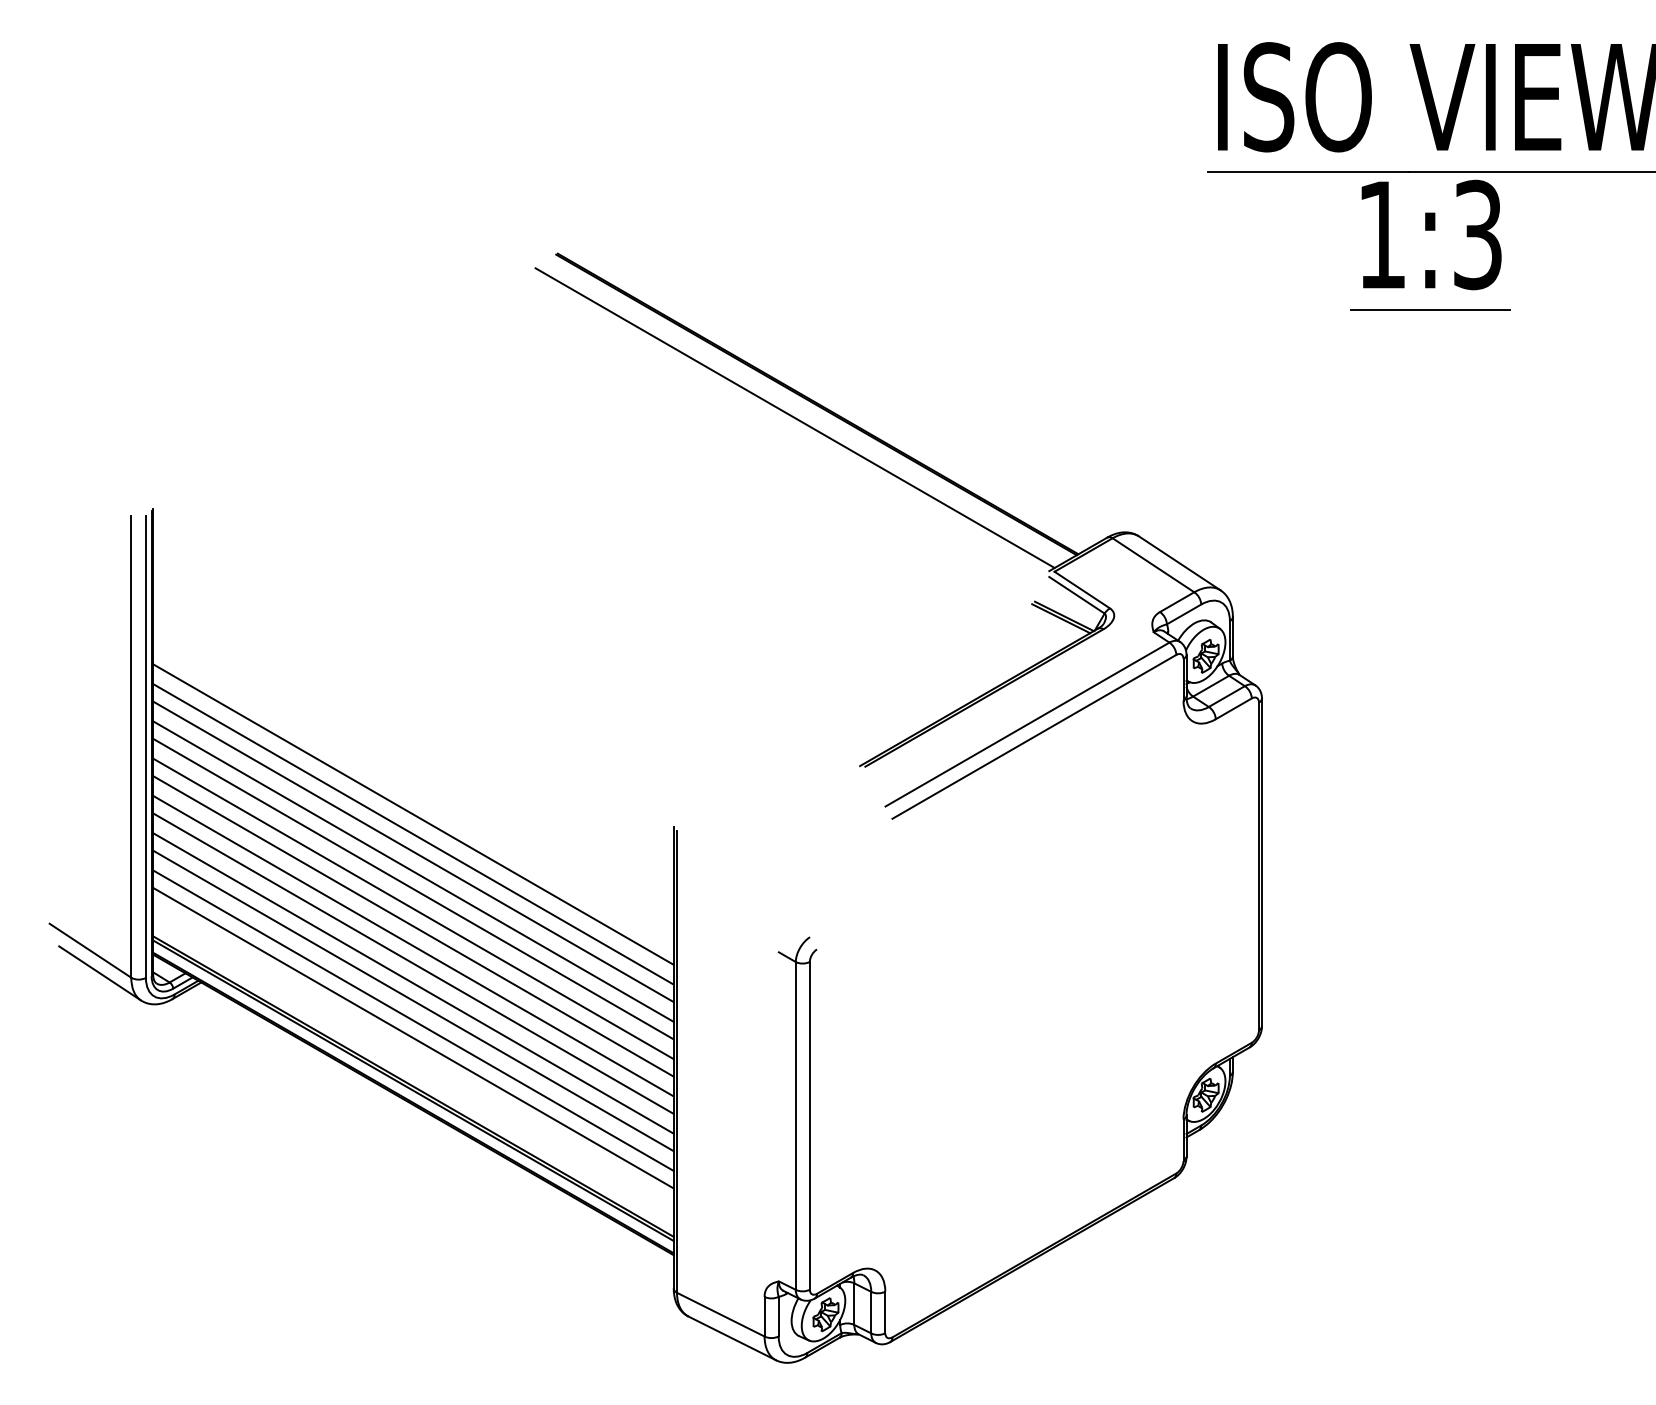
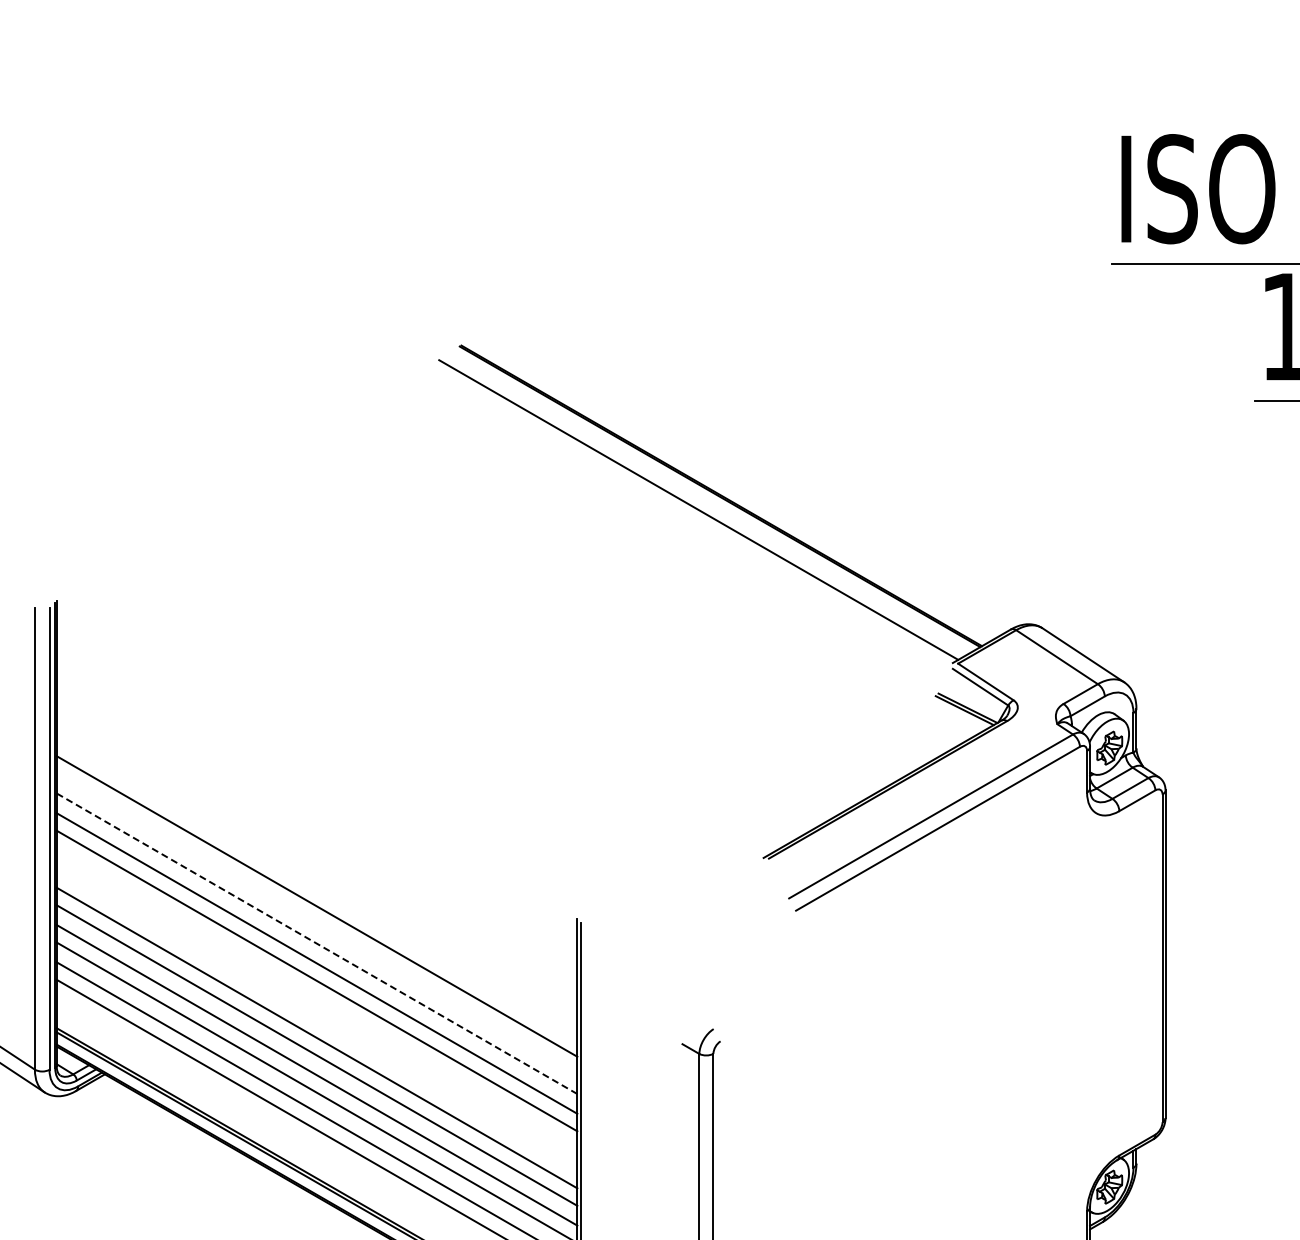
line: (413, 834) -> (317, 926), removed
line: (413, 851) -> (317, 943), solid -> dashed
line: (413, 908) -> (317, 1000), removed
line: (413, 926) -> (317, 1018), removed

